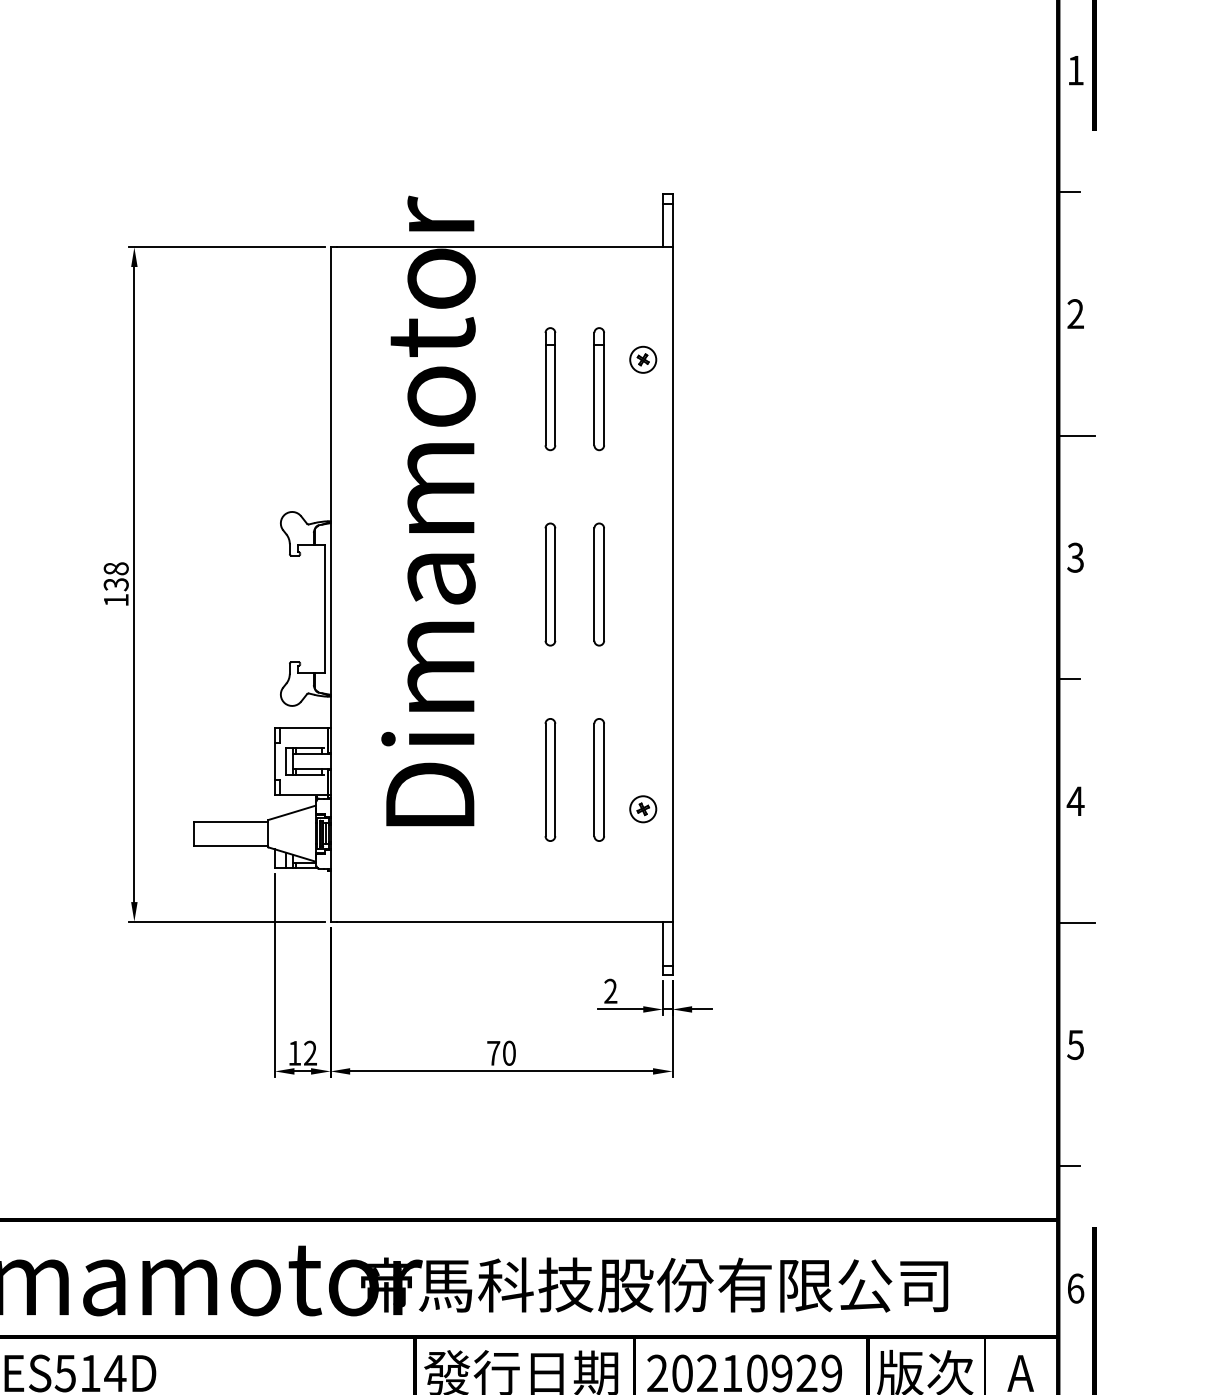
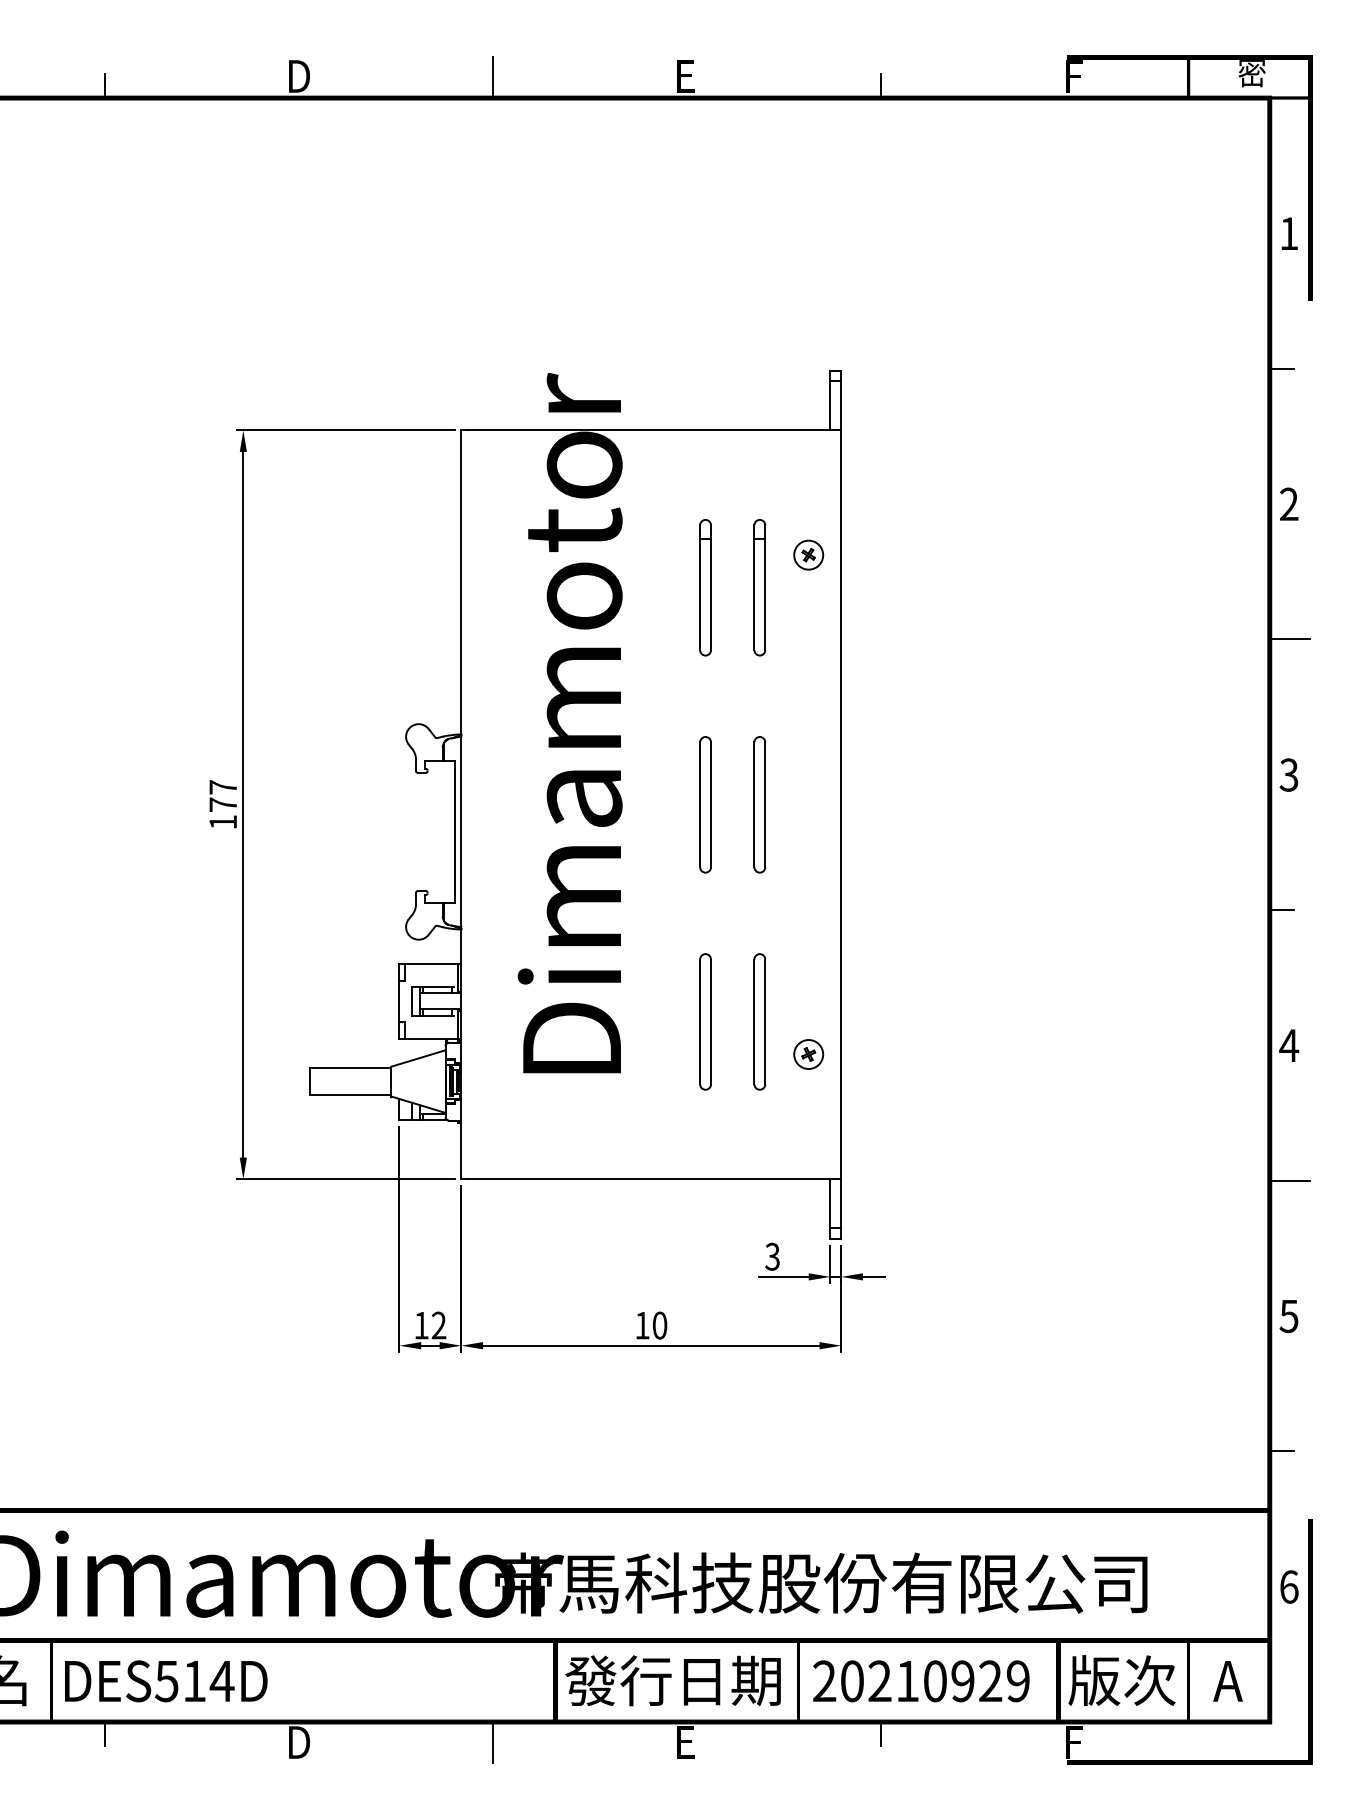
text: (116, 577) -> (223, 796), 138 -> 177
text: (610, 991) -> (772, 1256), 2 -> 3
text: (493, 1053) -> (642, 1325), 70 -> 10

